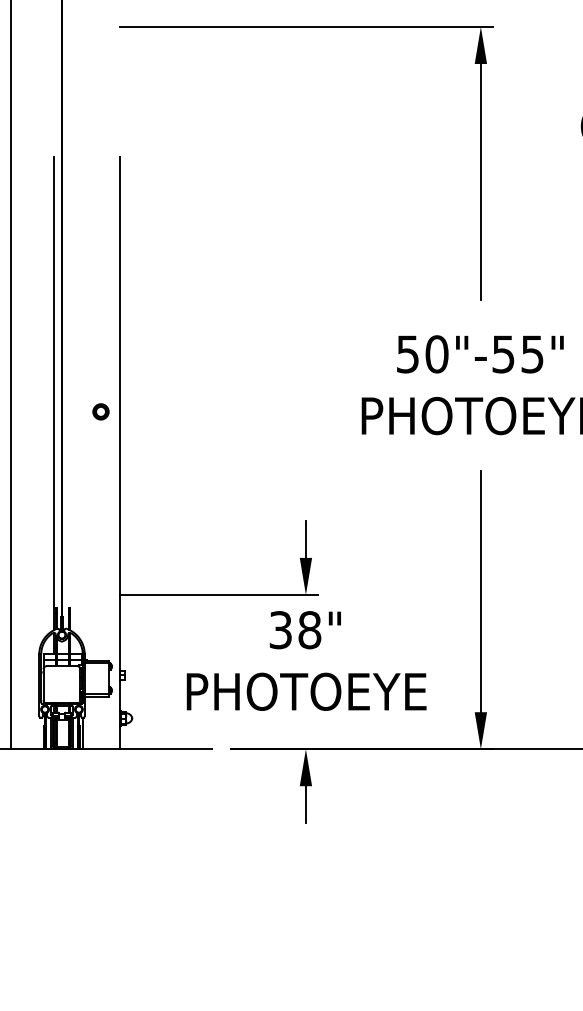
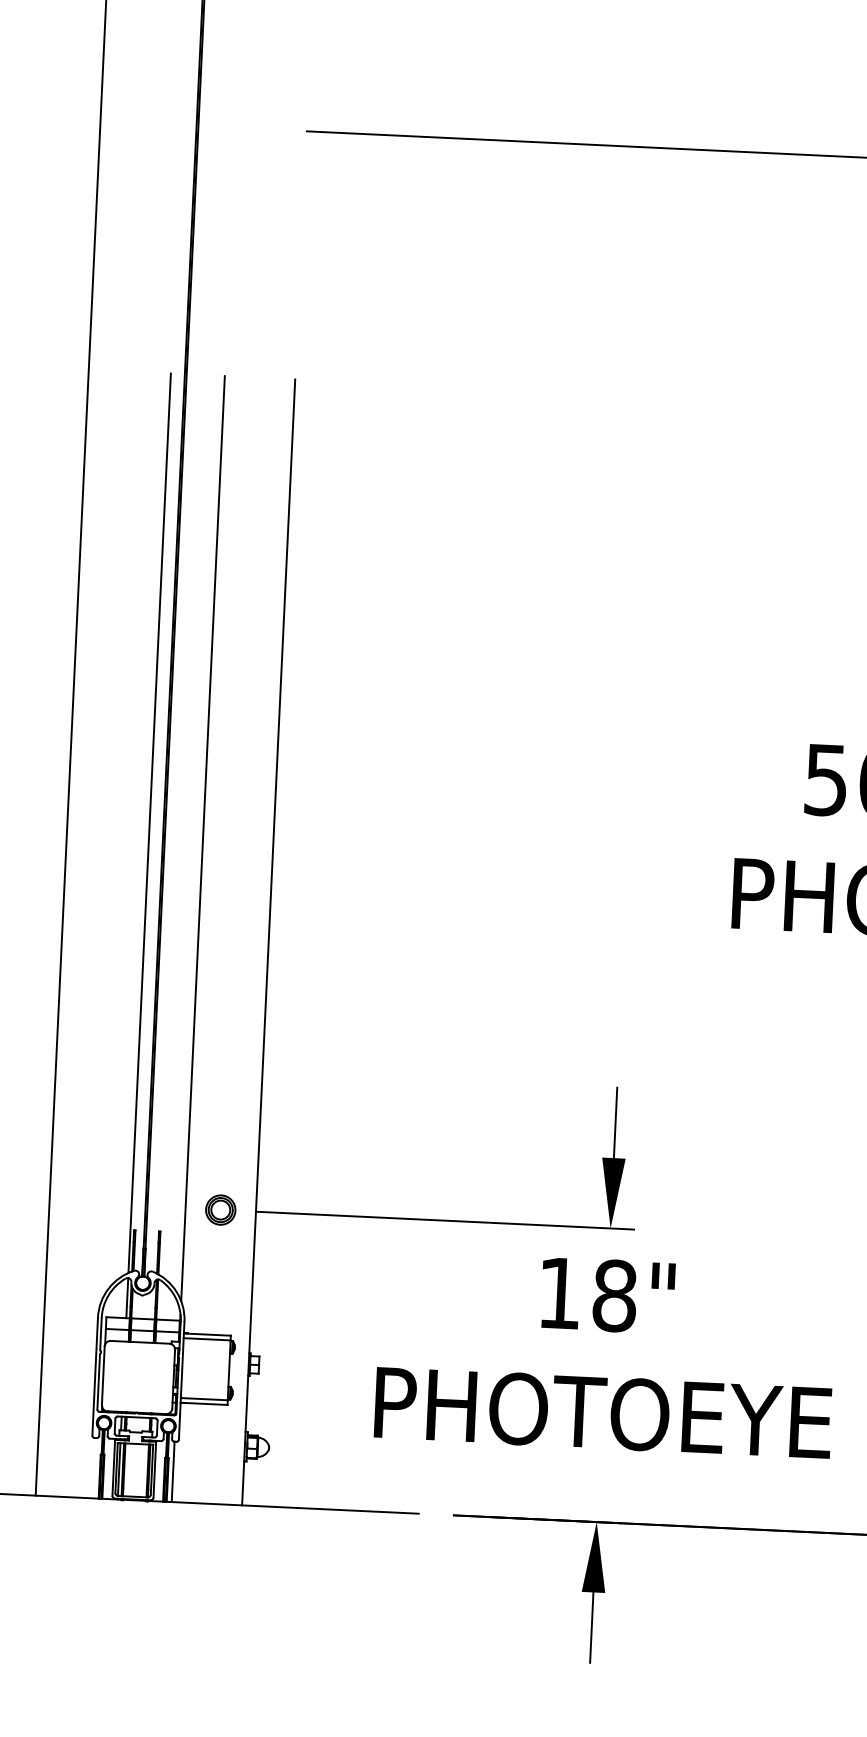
line: (82, 400) -> (203, 838), added
part: (100, 411) -> (219, 1209), moved
text: (280, 630) -> (559, 1293), 38" -> 18"

